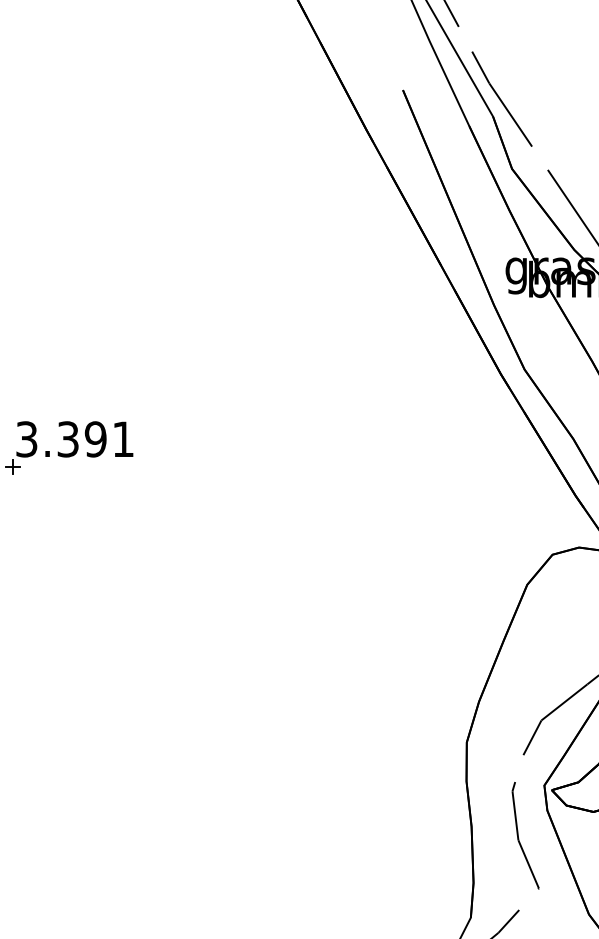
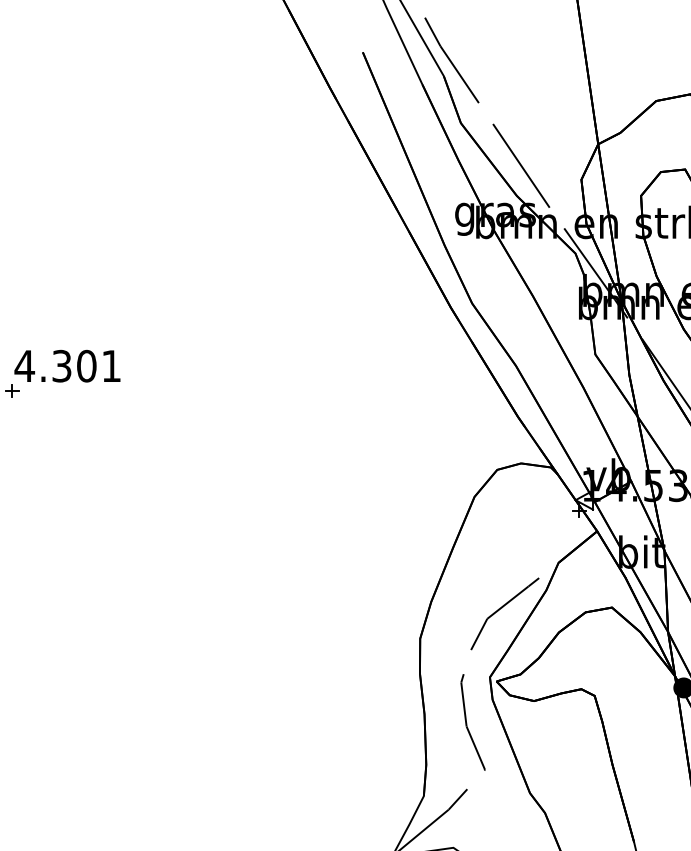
text: (61, 438) -> (55, 365), 3.391 -> 4.301

